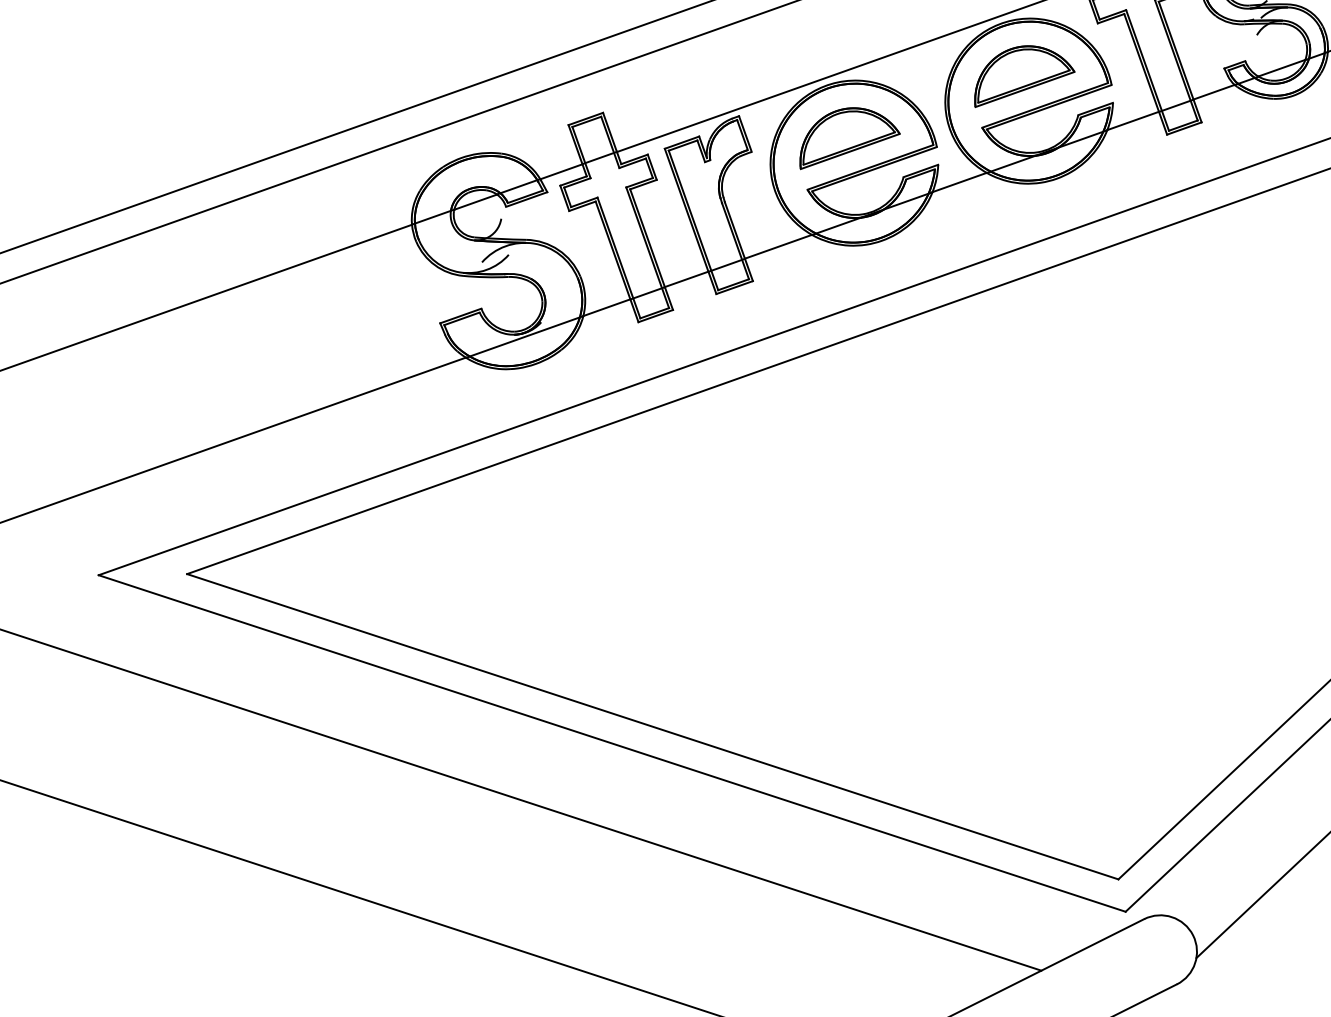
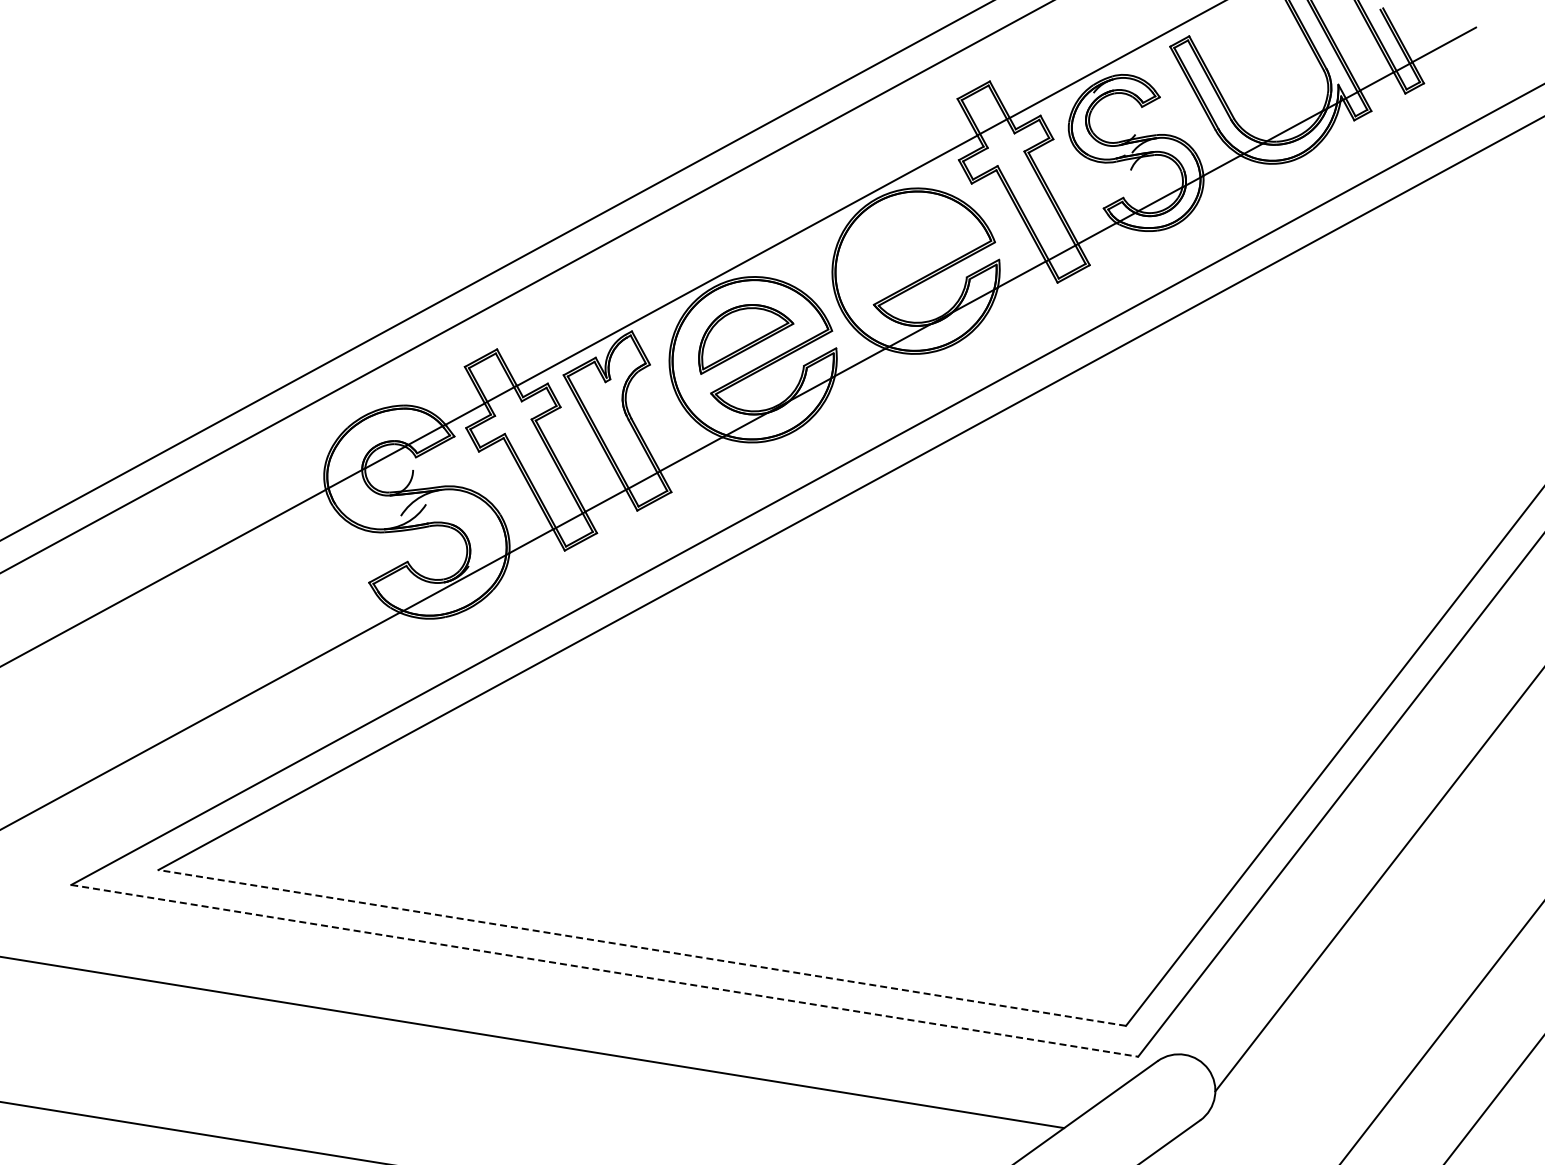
part: (1025, 79) -> (909, 250), removed
line: (652, 726) -> (641, 947), solid -> dashed
line: (612, 743) -> (605, 970), solid -> dashed

